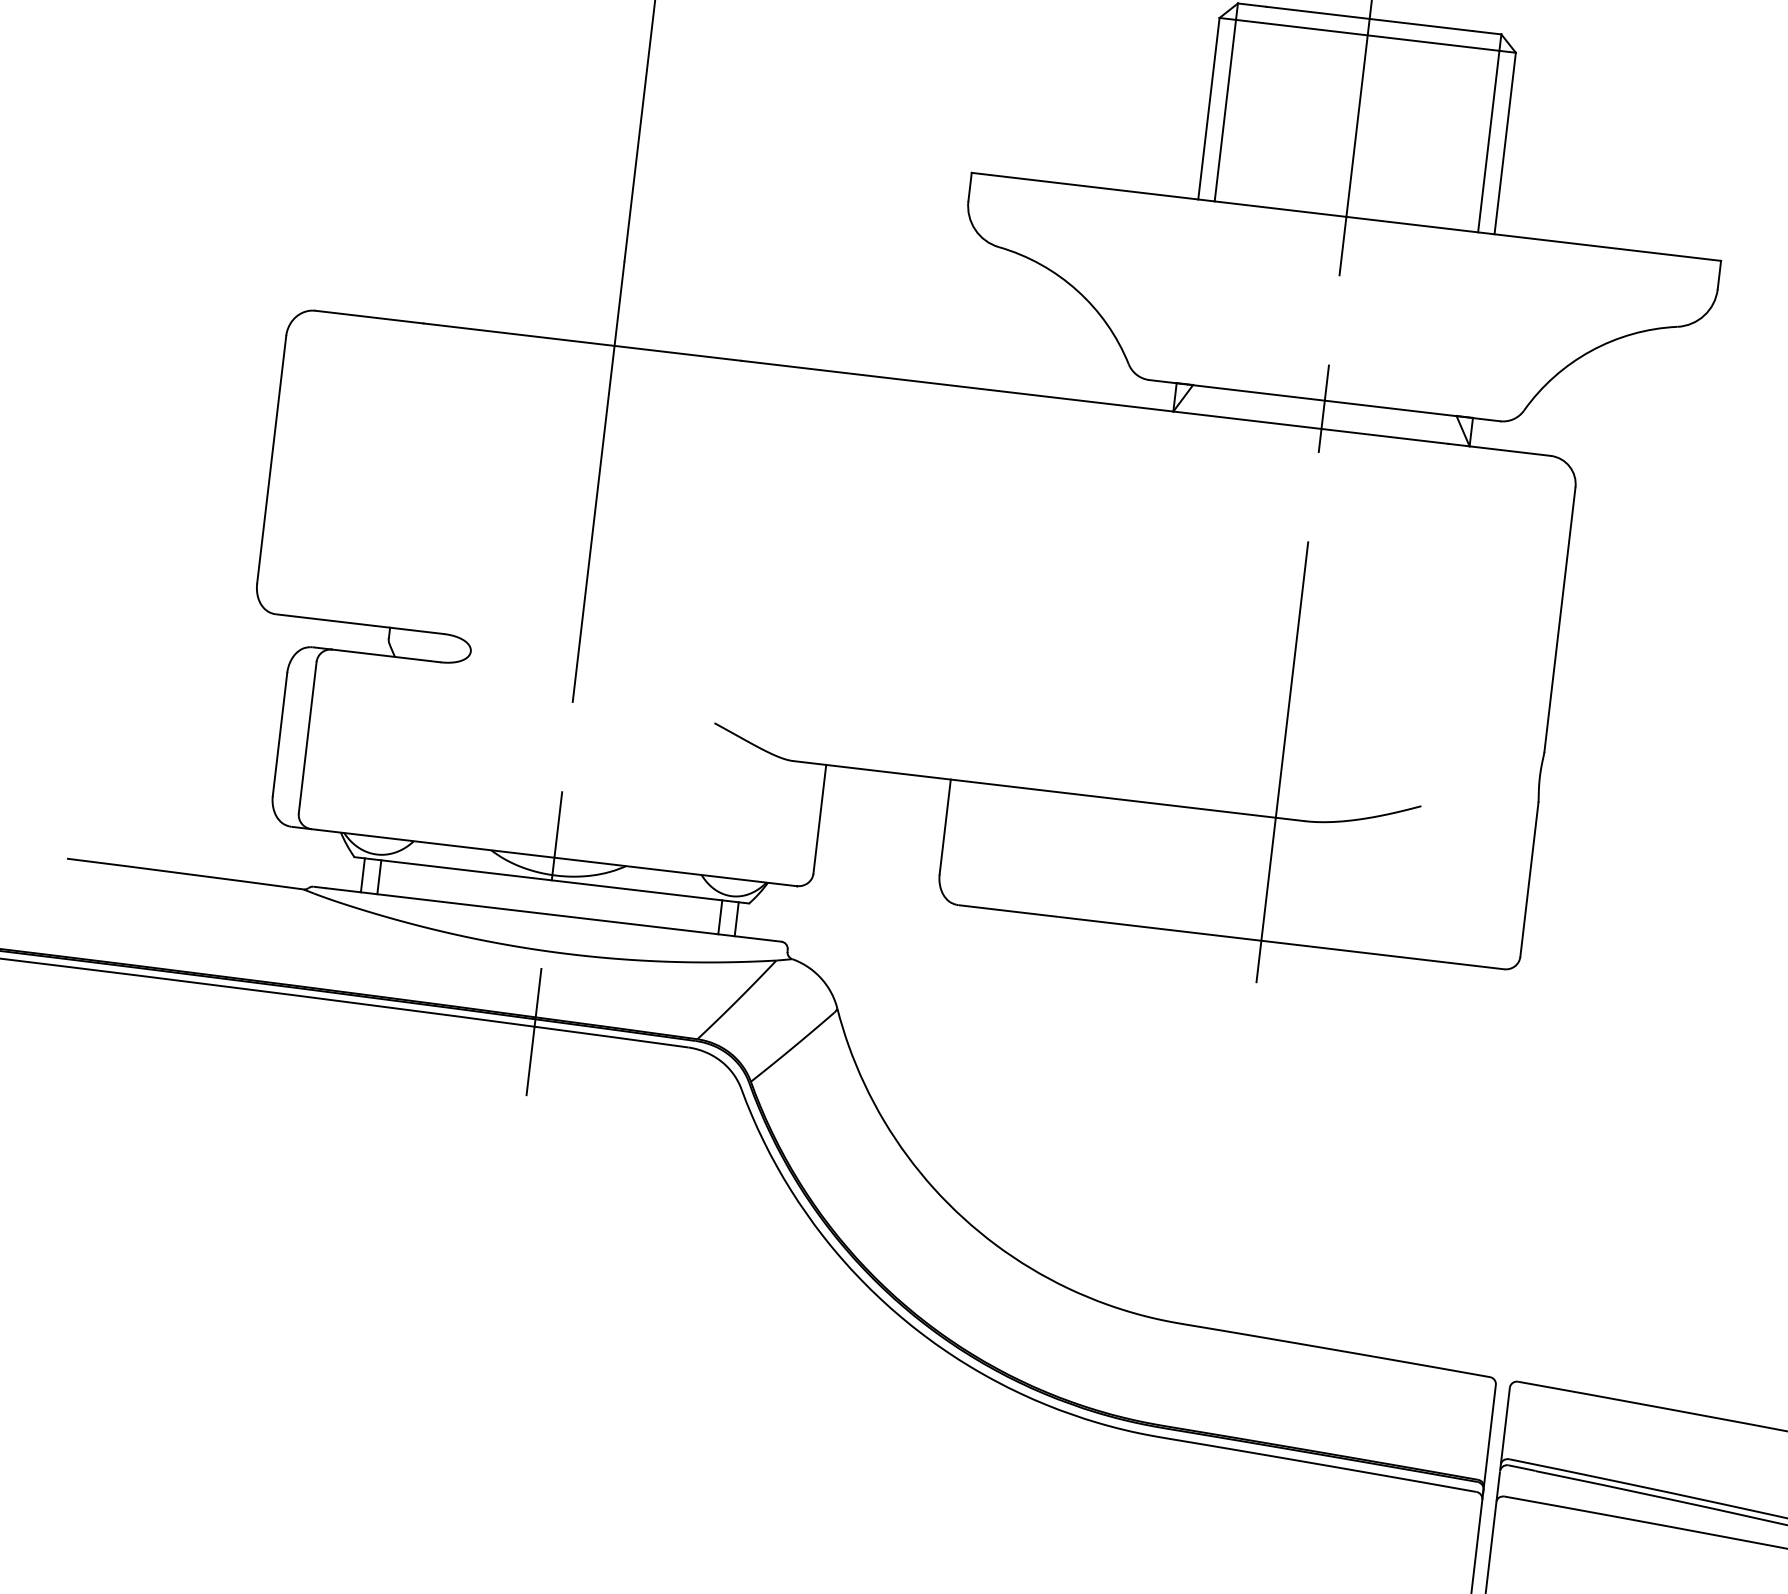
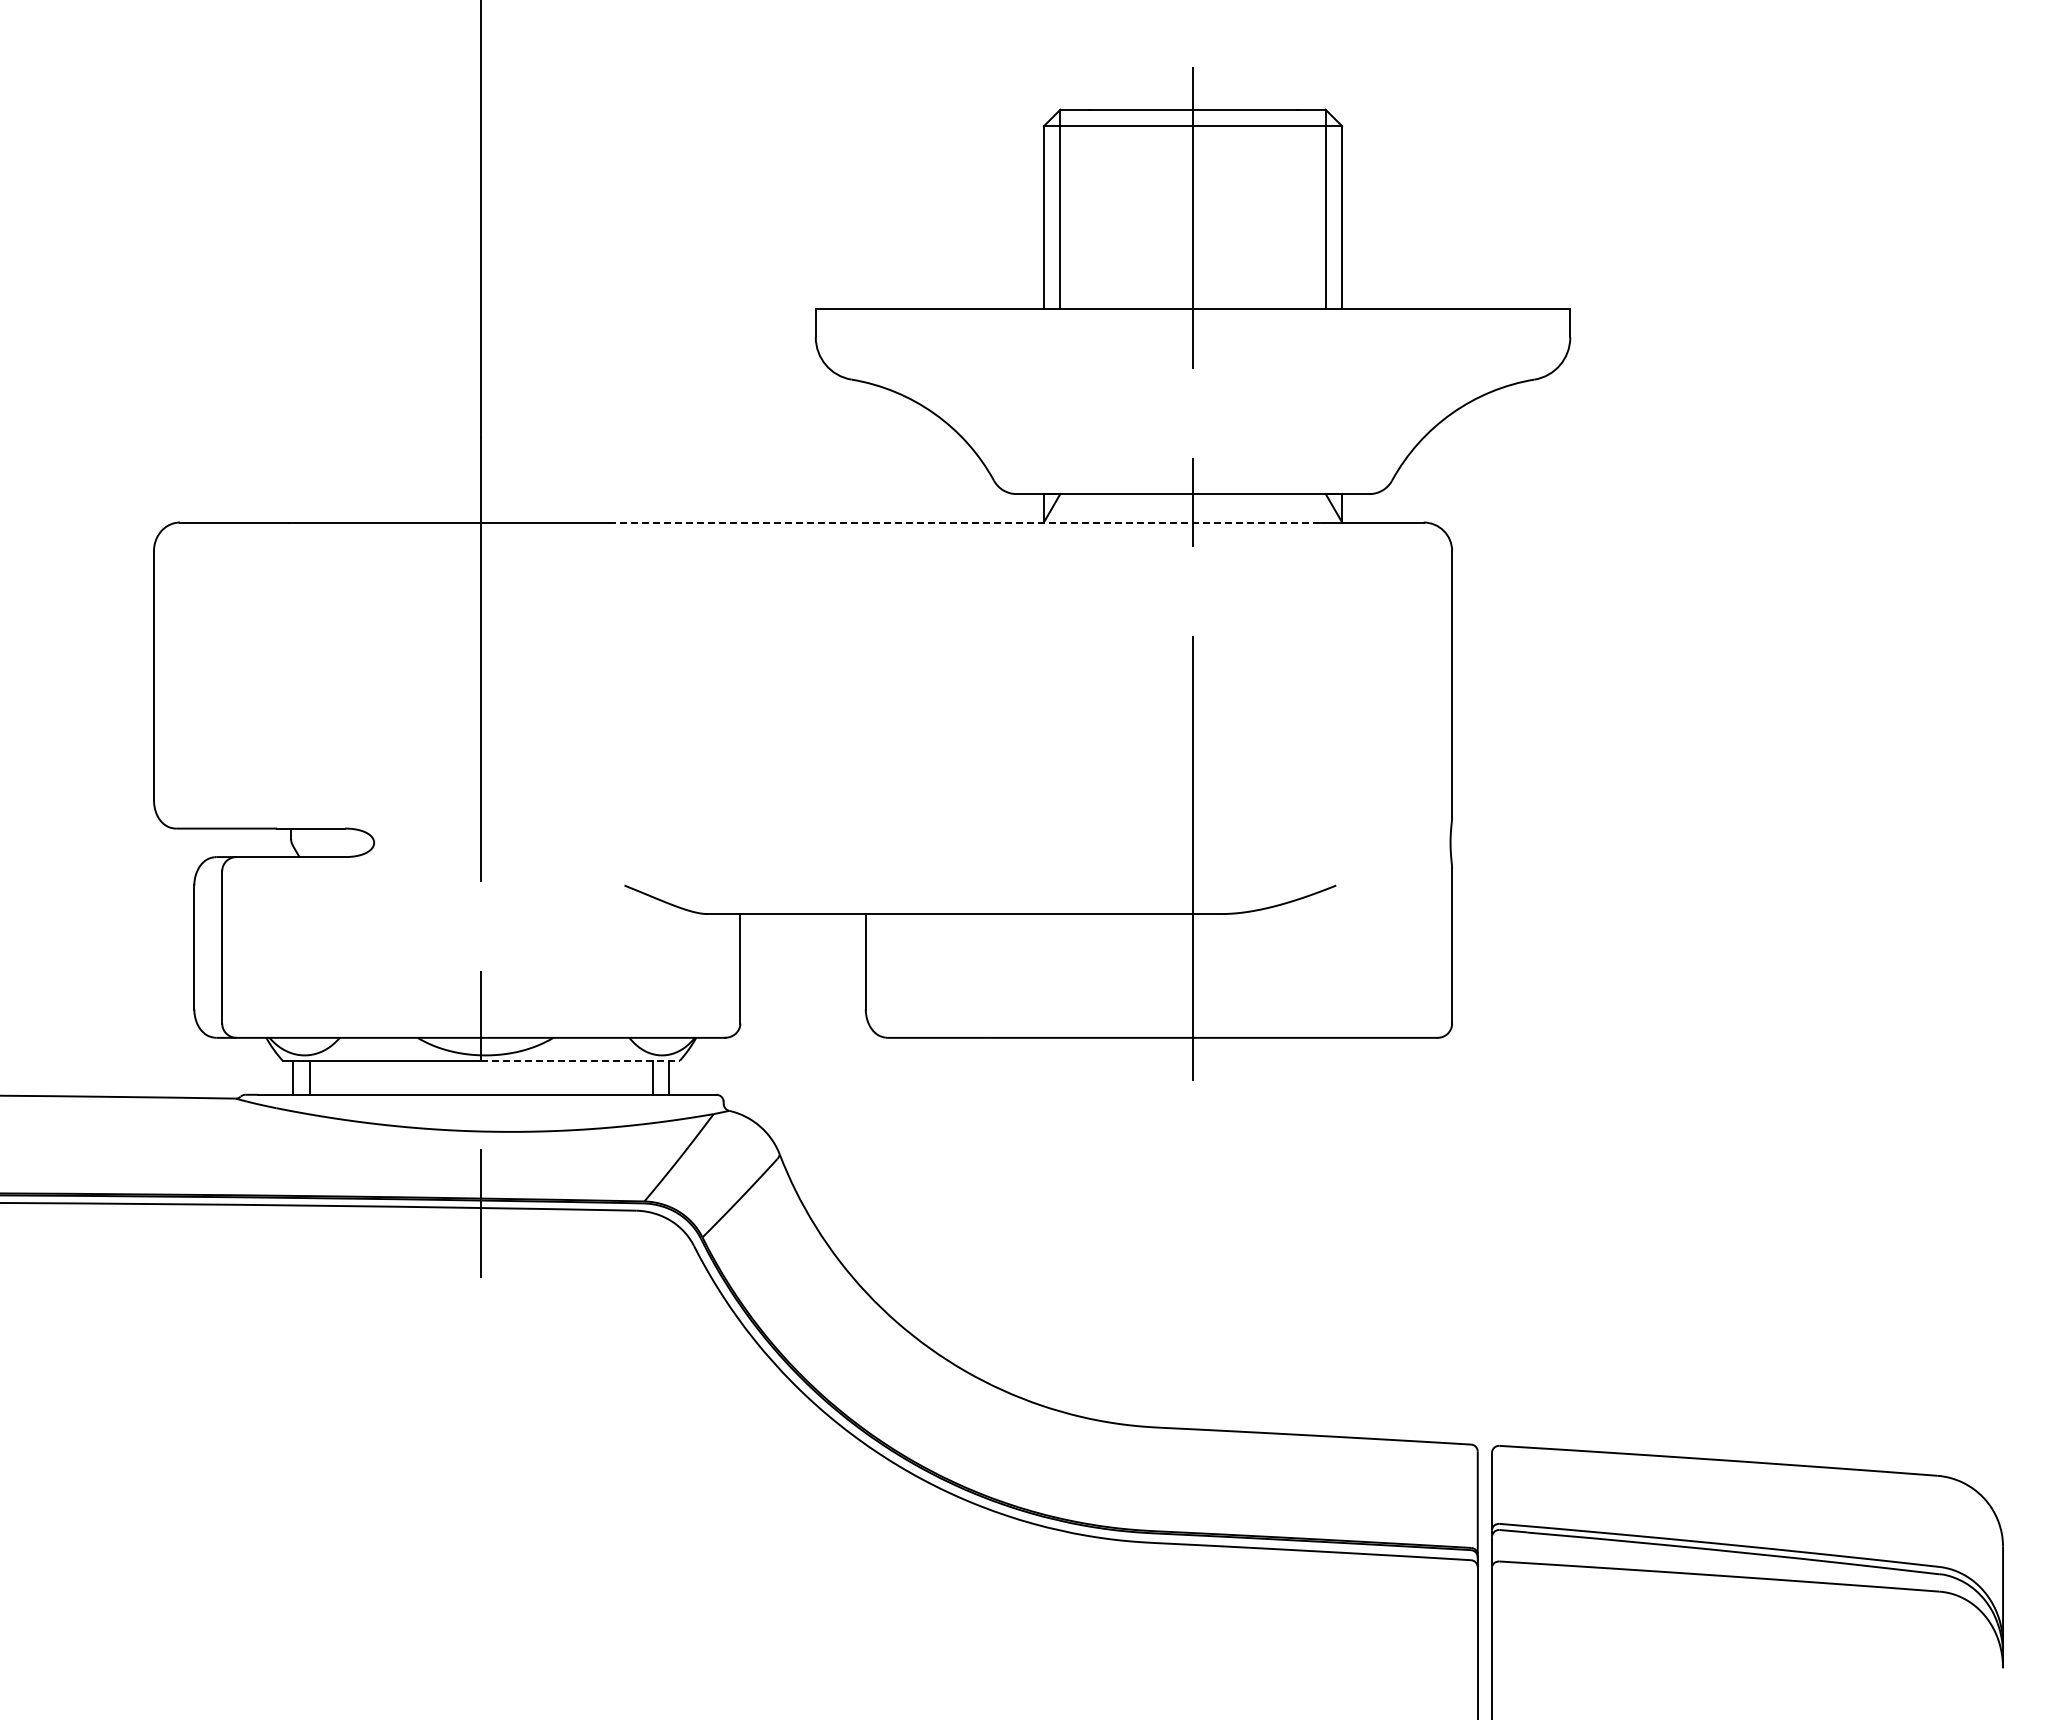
line: (1094, 402) -> (964, 522), solid -> dashed
line: (651, 891) -> (581, 1060), solid -> dashed

